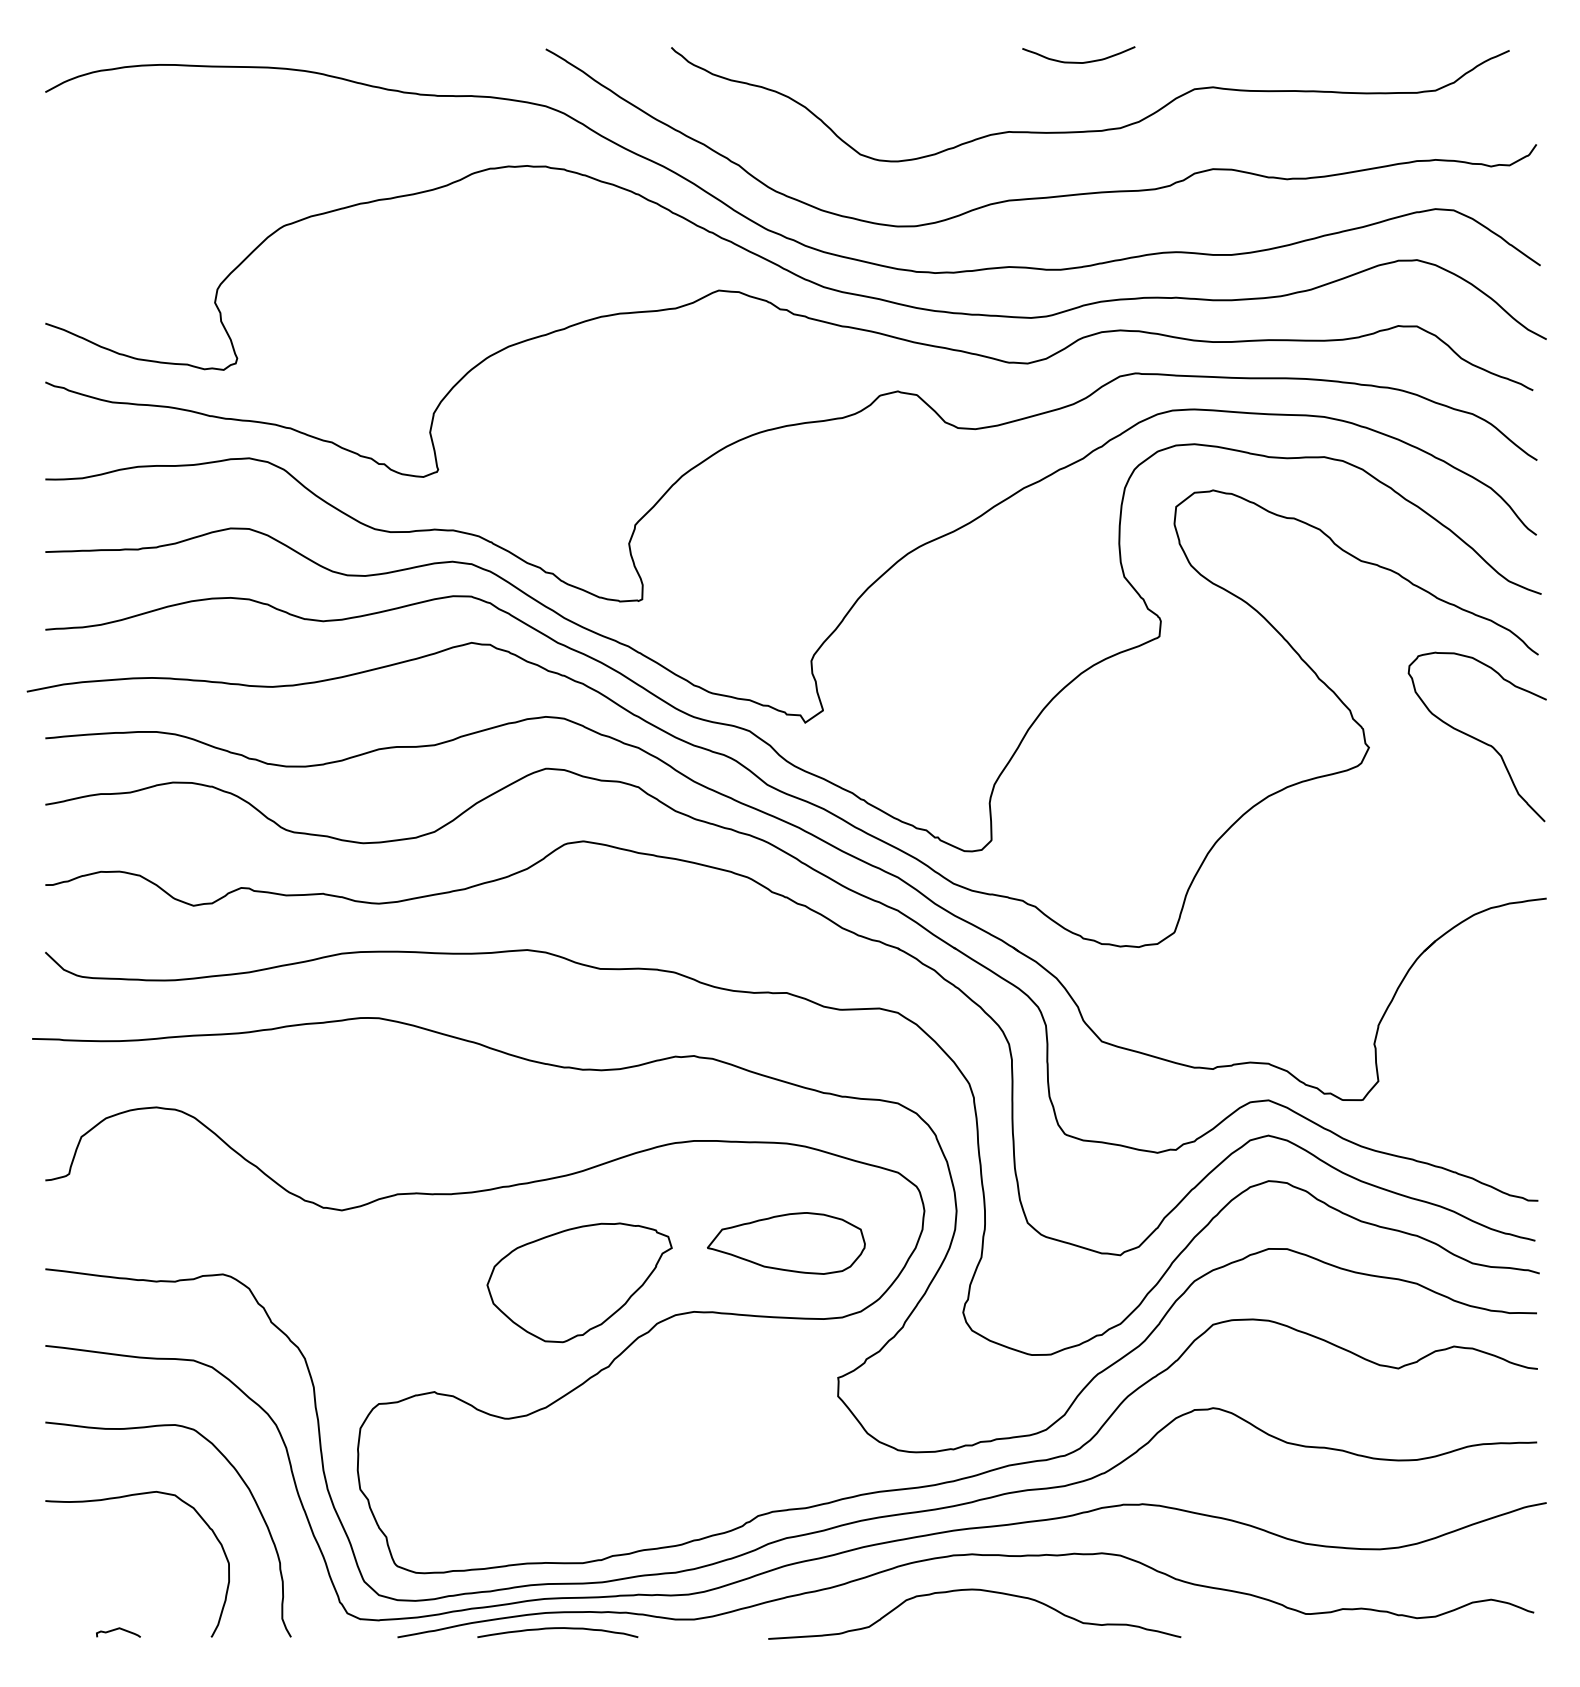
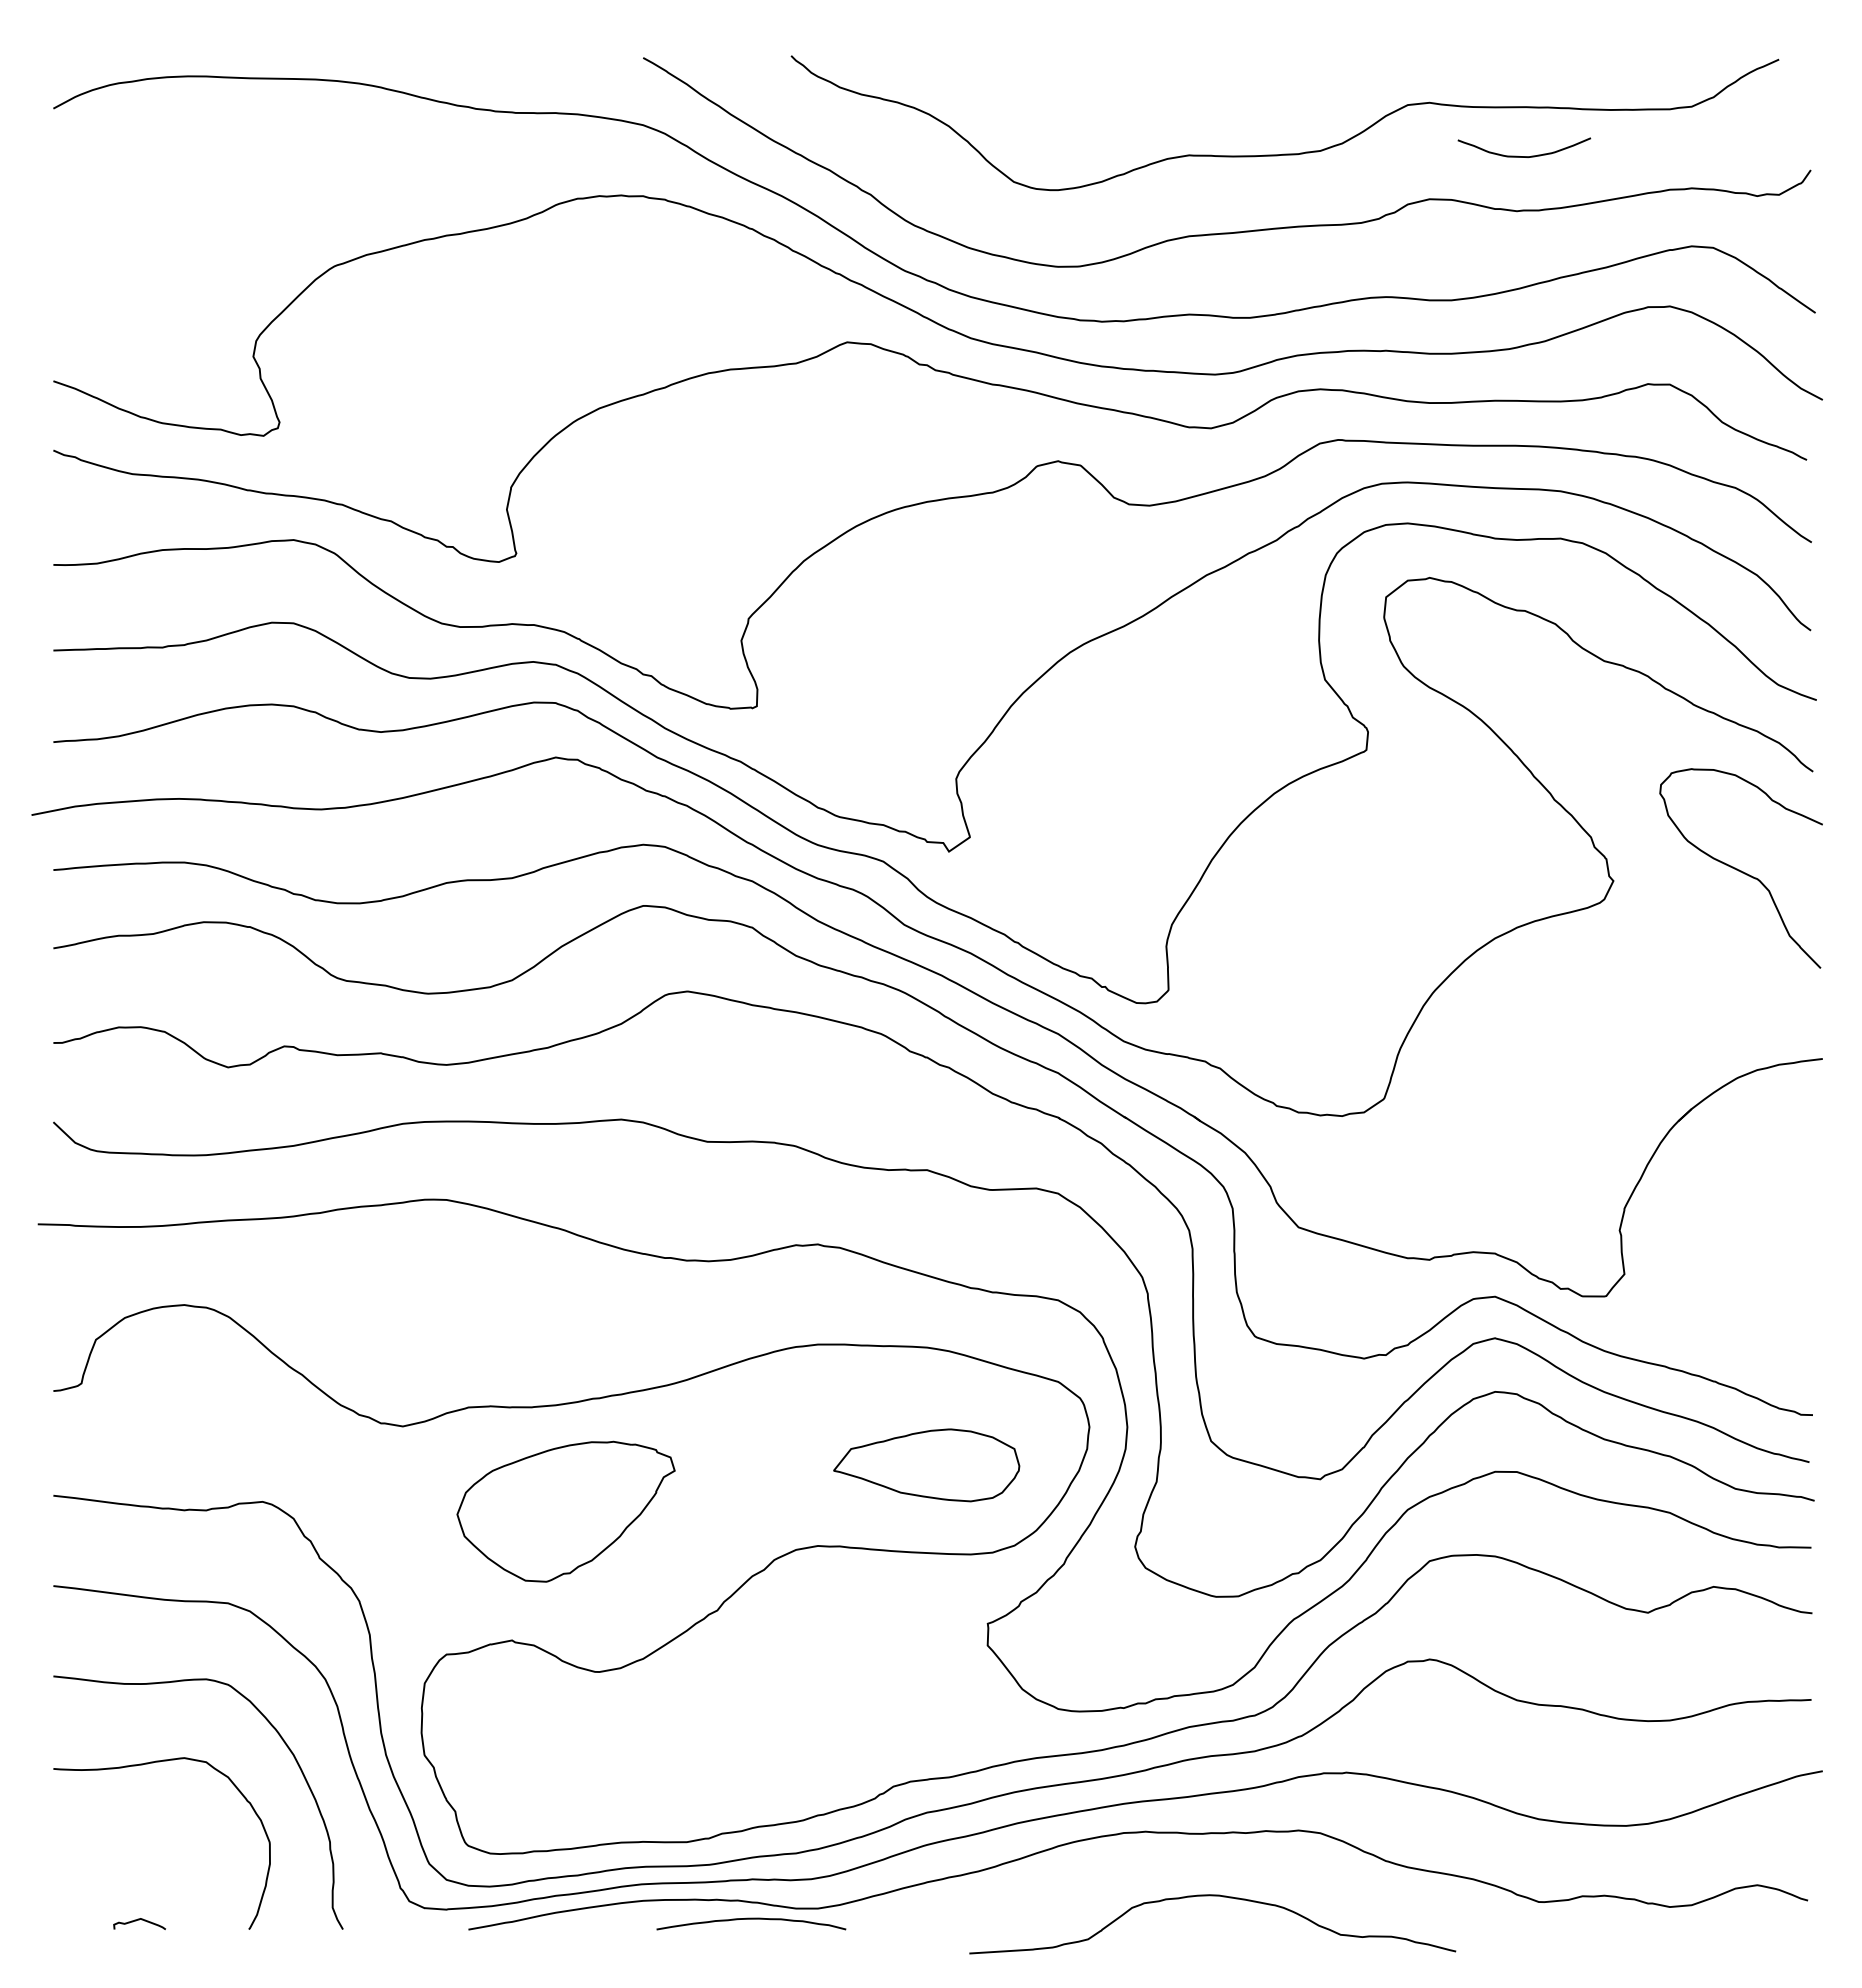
curve: (1078, 62) -> (1524, 156), moved
part: (579, 1282) -> (565, 1511), moved
curve: (974, 1590) -> (1212, 1896), moved
curve: (557, 1628) -> (751, 1919), moved

